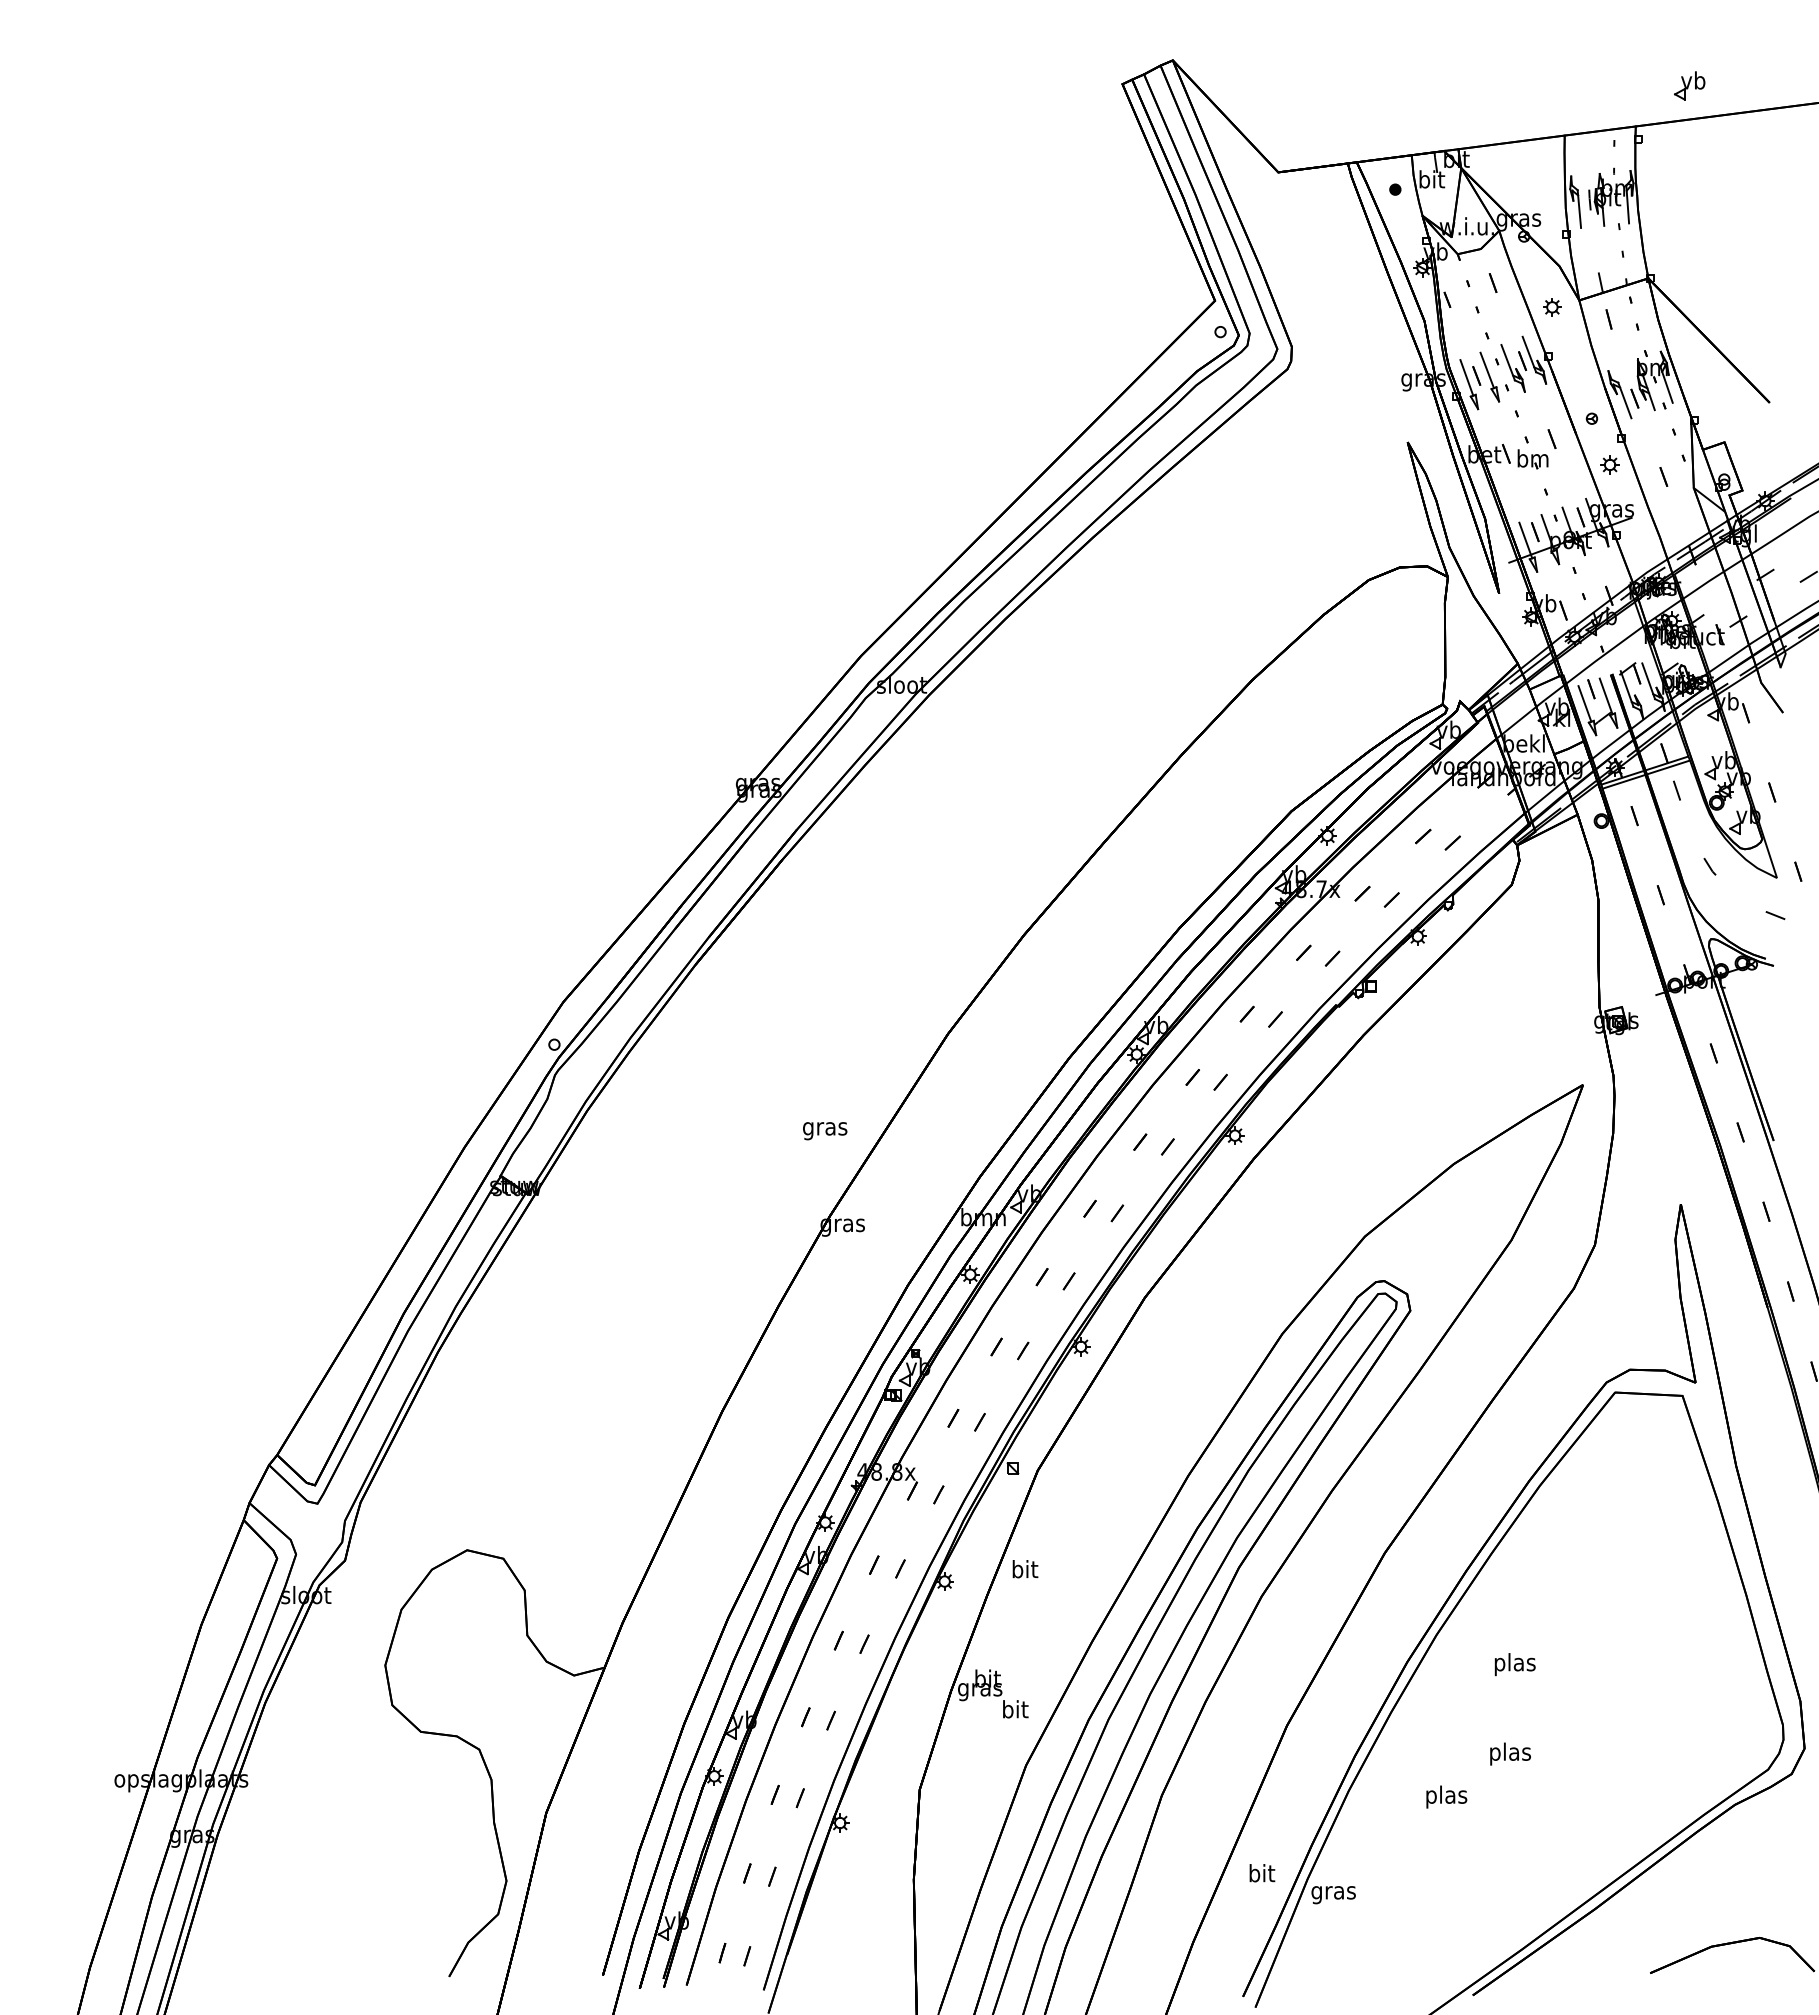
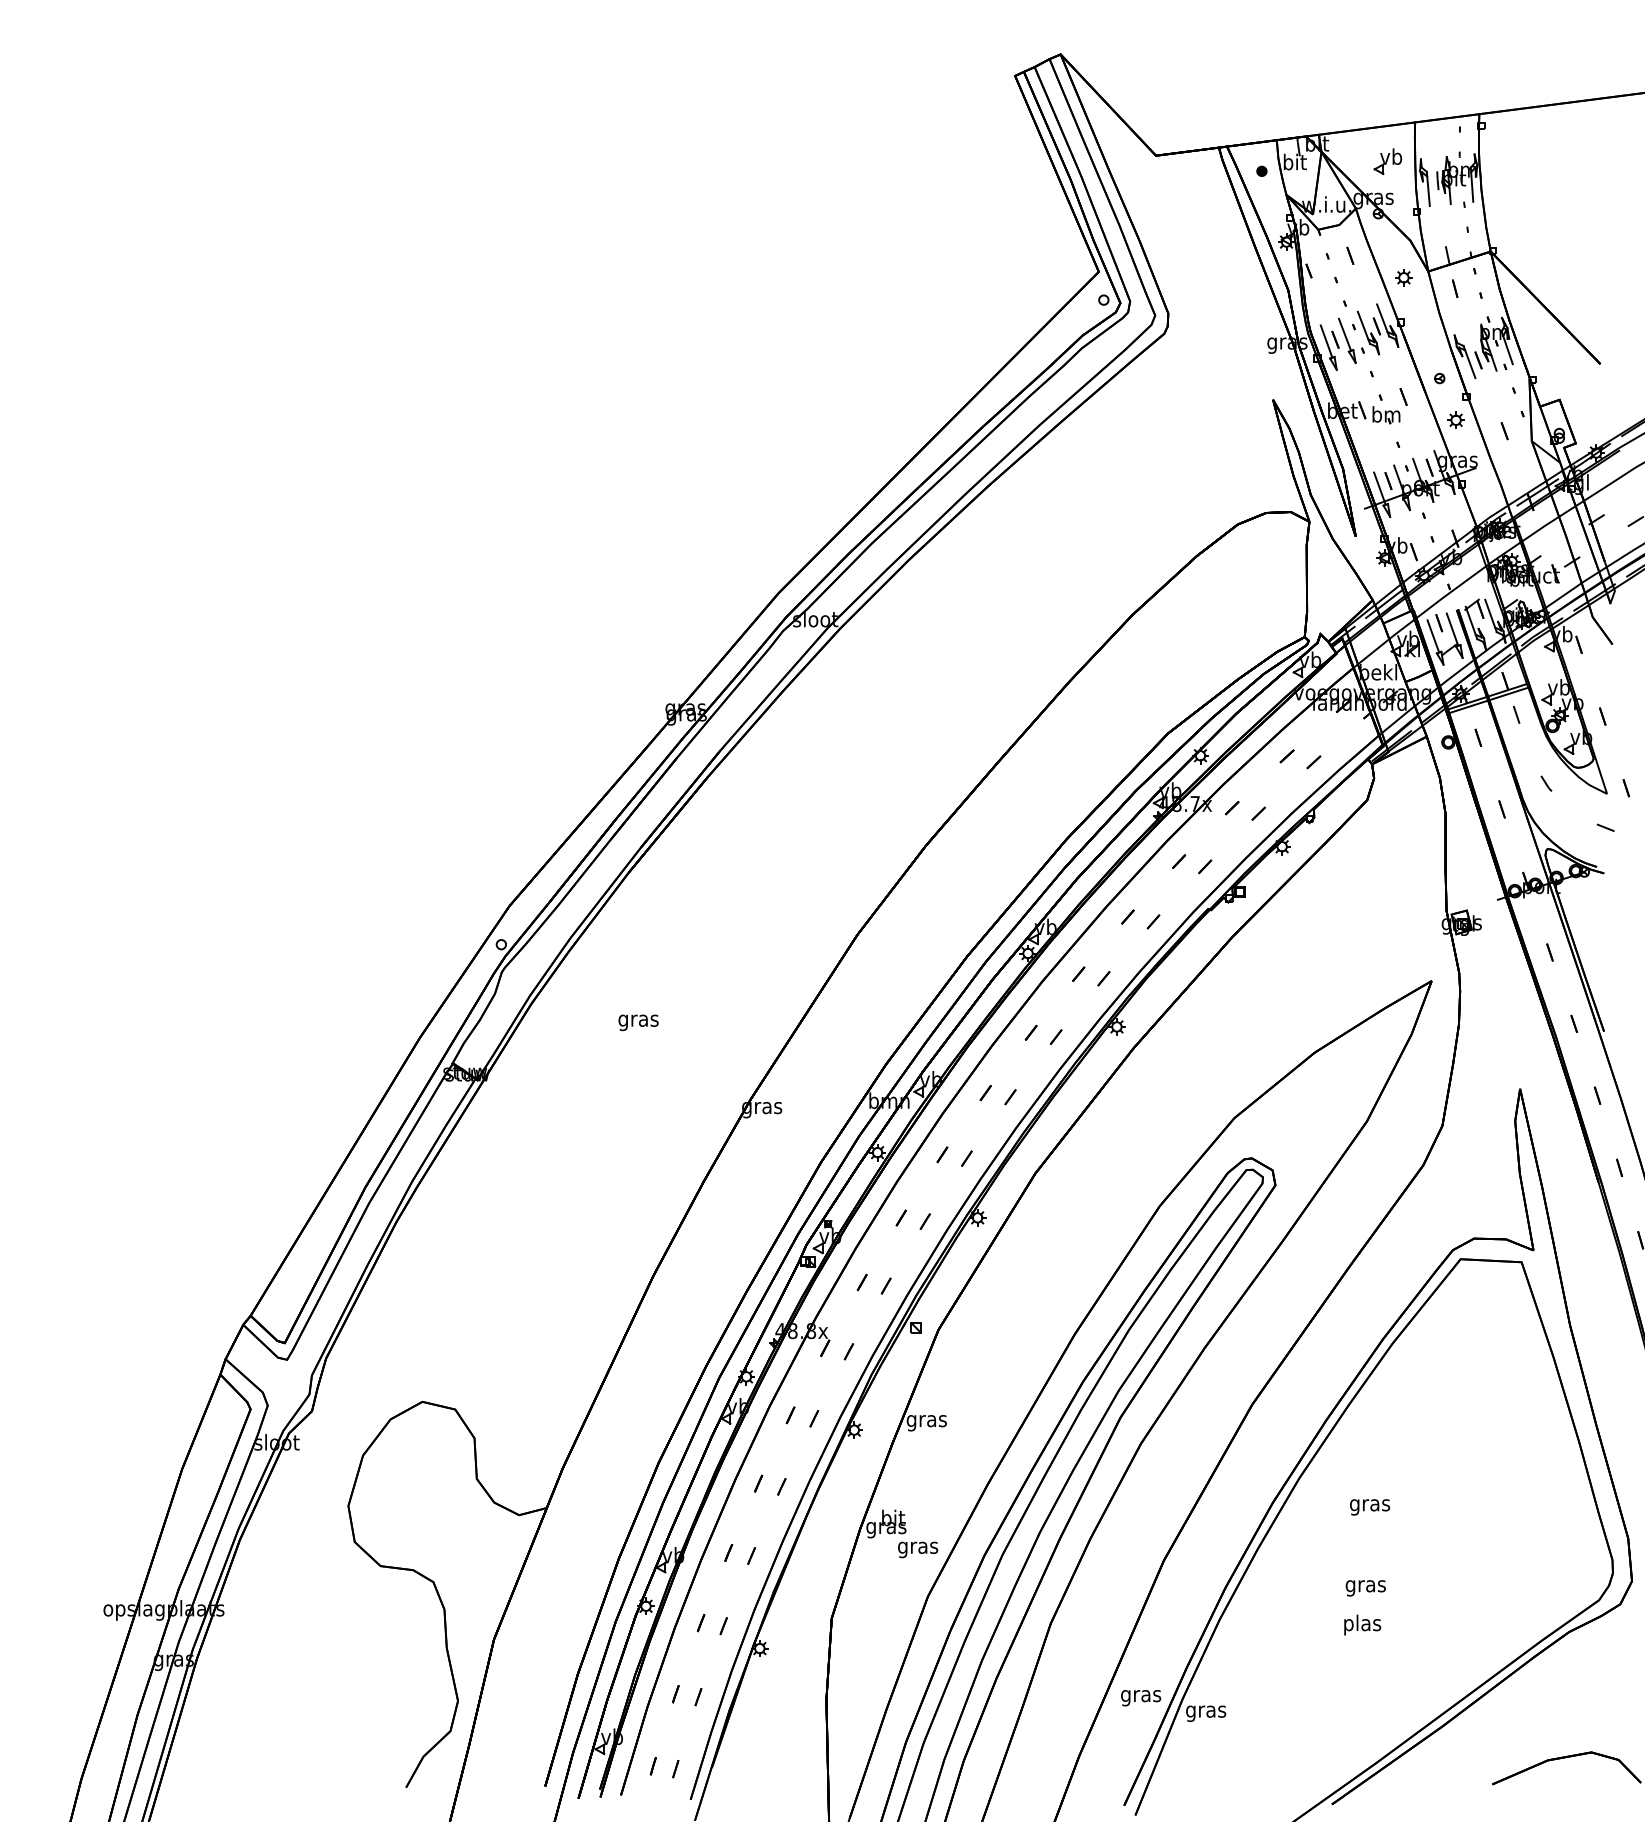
part: (1689, 85) -> (1387, 161), moved
text: (825, 1131) -> (638, 1023), moved
text: (1024, 1571) -> (926, 1421), bit -> gras
text: (1514, 1664) -> (1369, 1505), plas -> gras
text: (1015, 1711) -> (918, 1547), bit -> gras
text: (1510, 1753) -> (1366, 1585), plas -> gras
text: (1446, 1796) -> (1362, 1624), moved
text: (1261, 1875) -> (1140, 1696), bit -> gras

